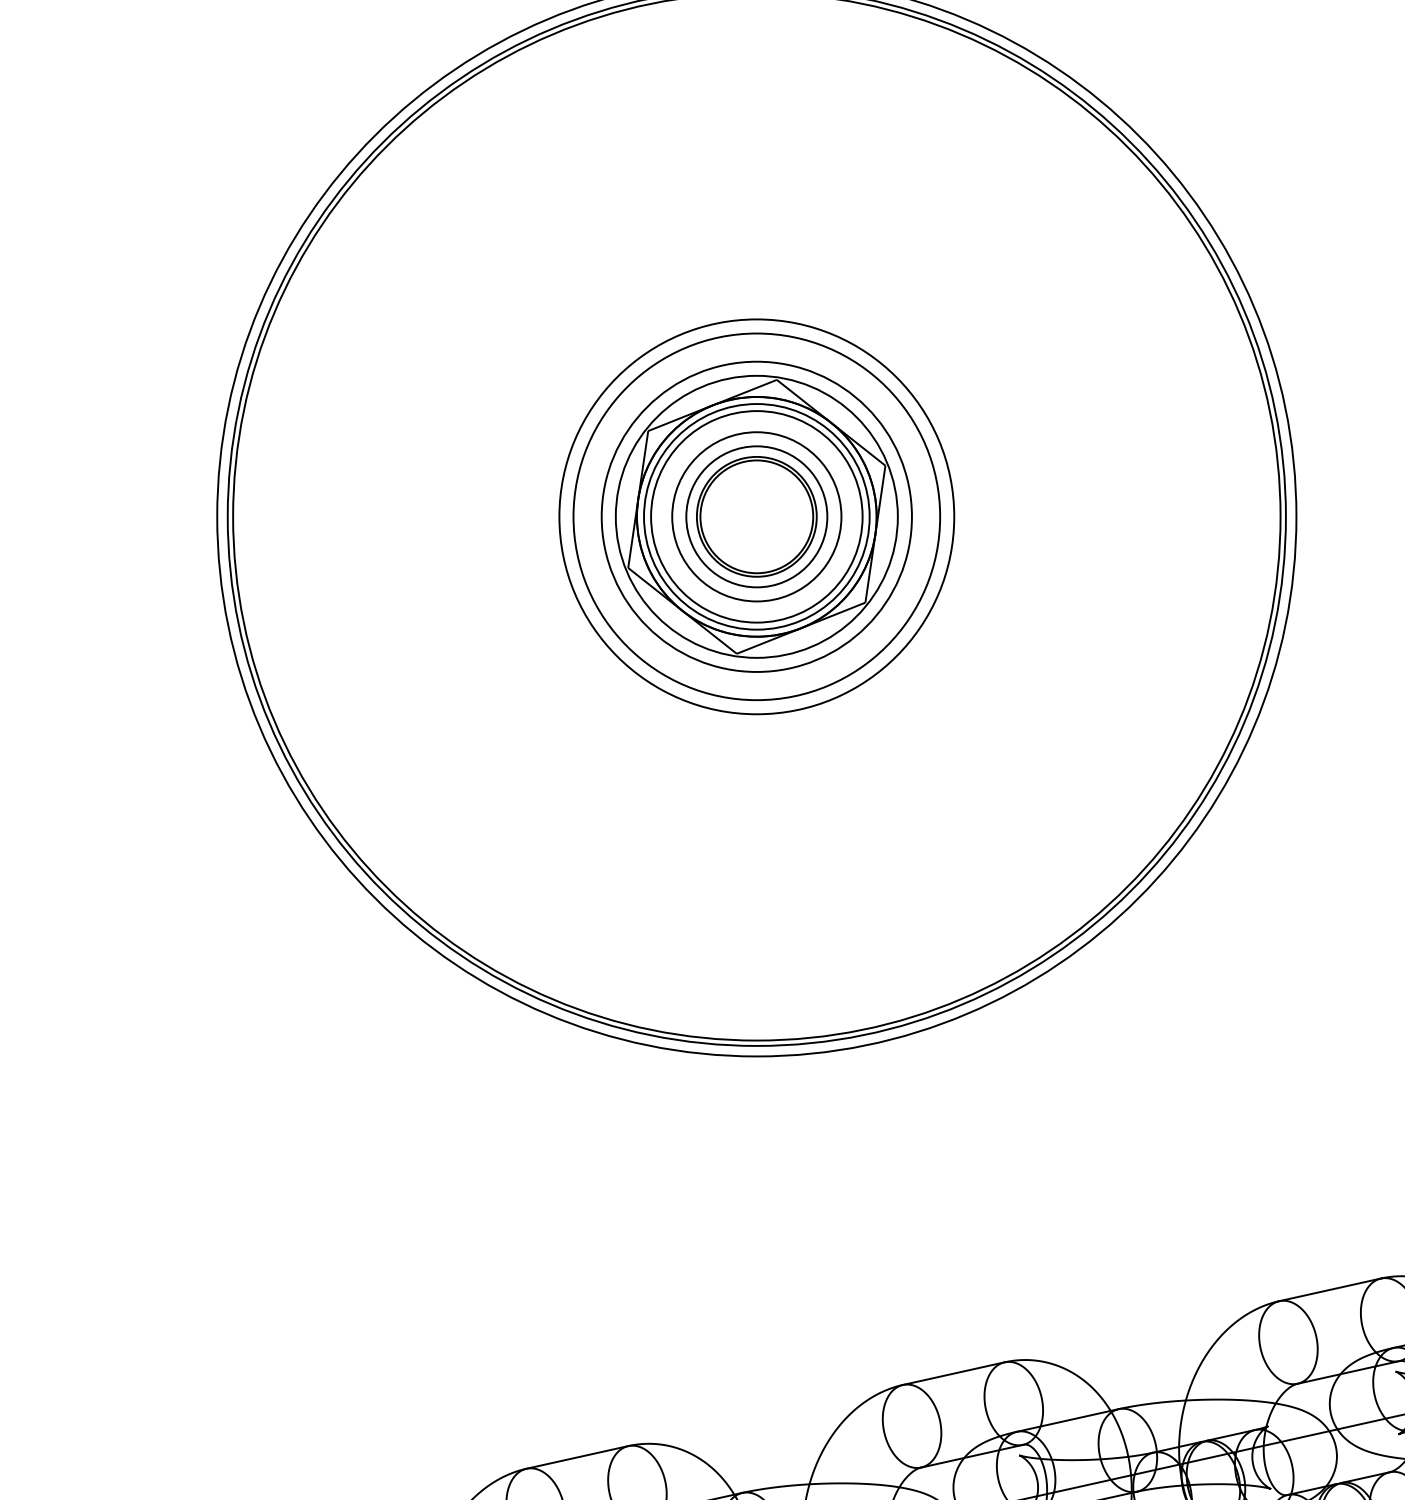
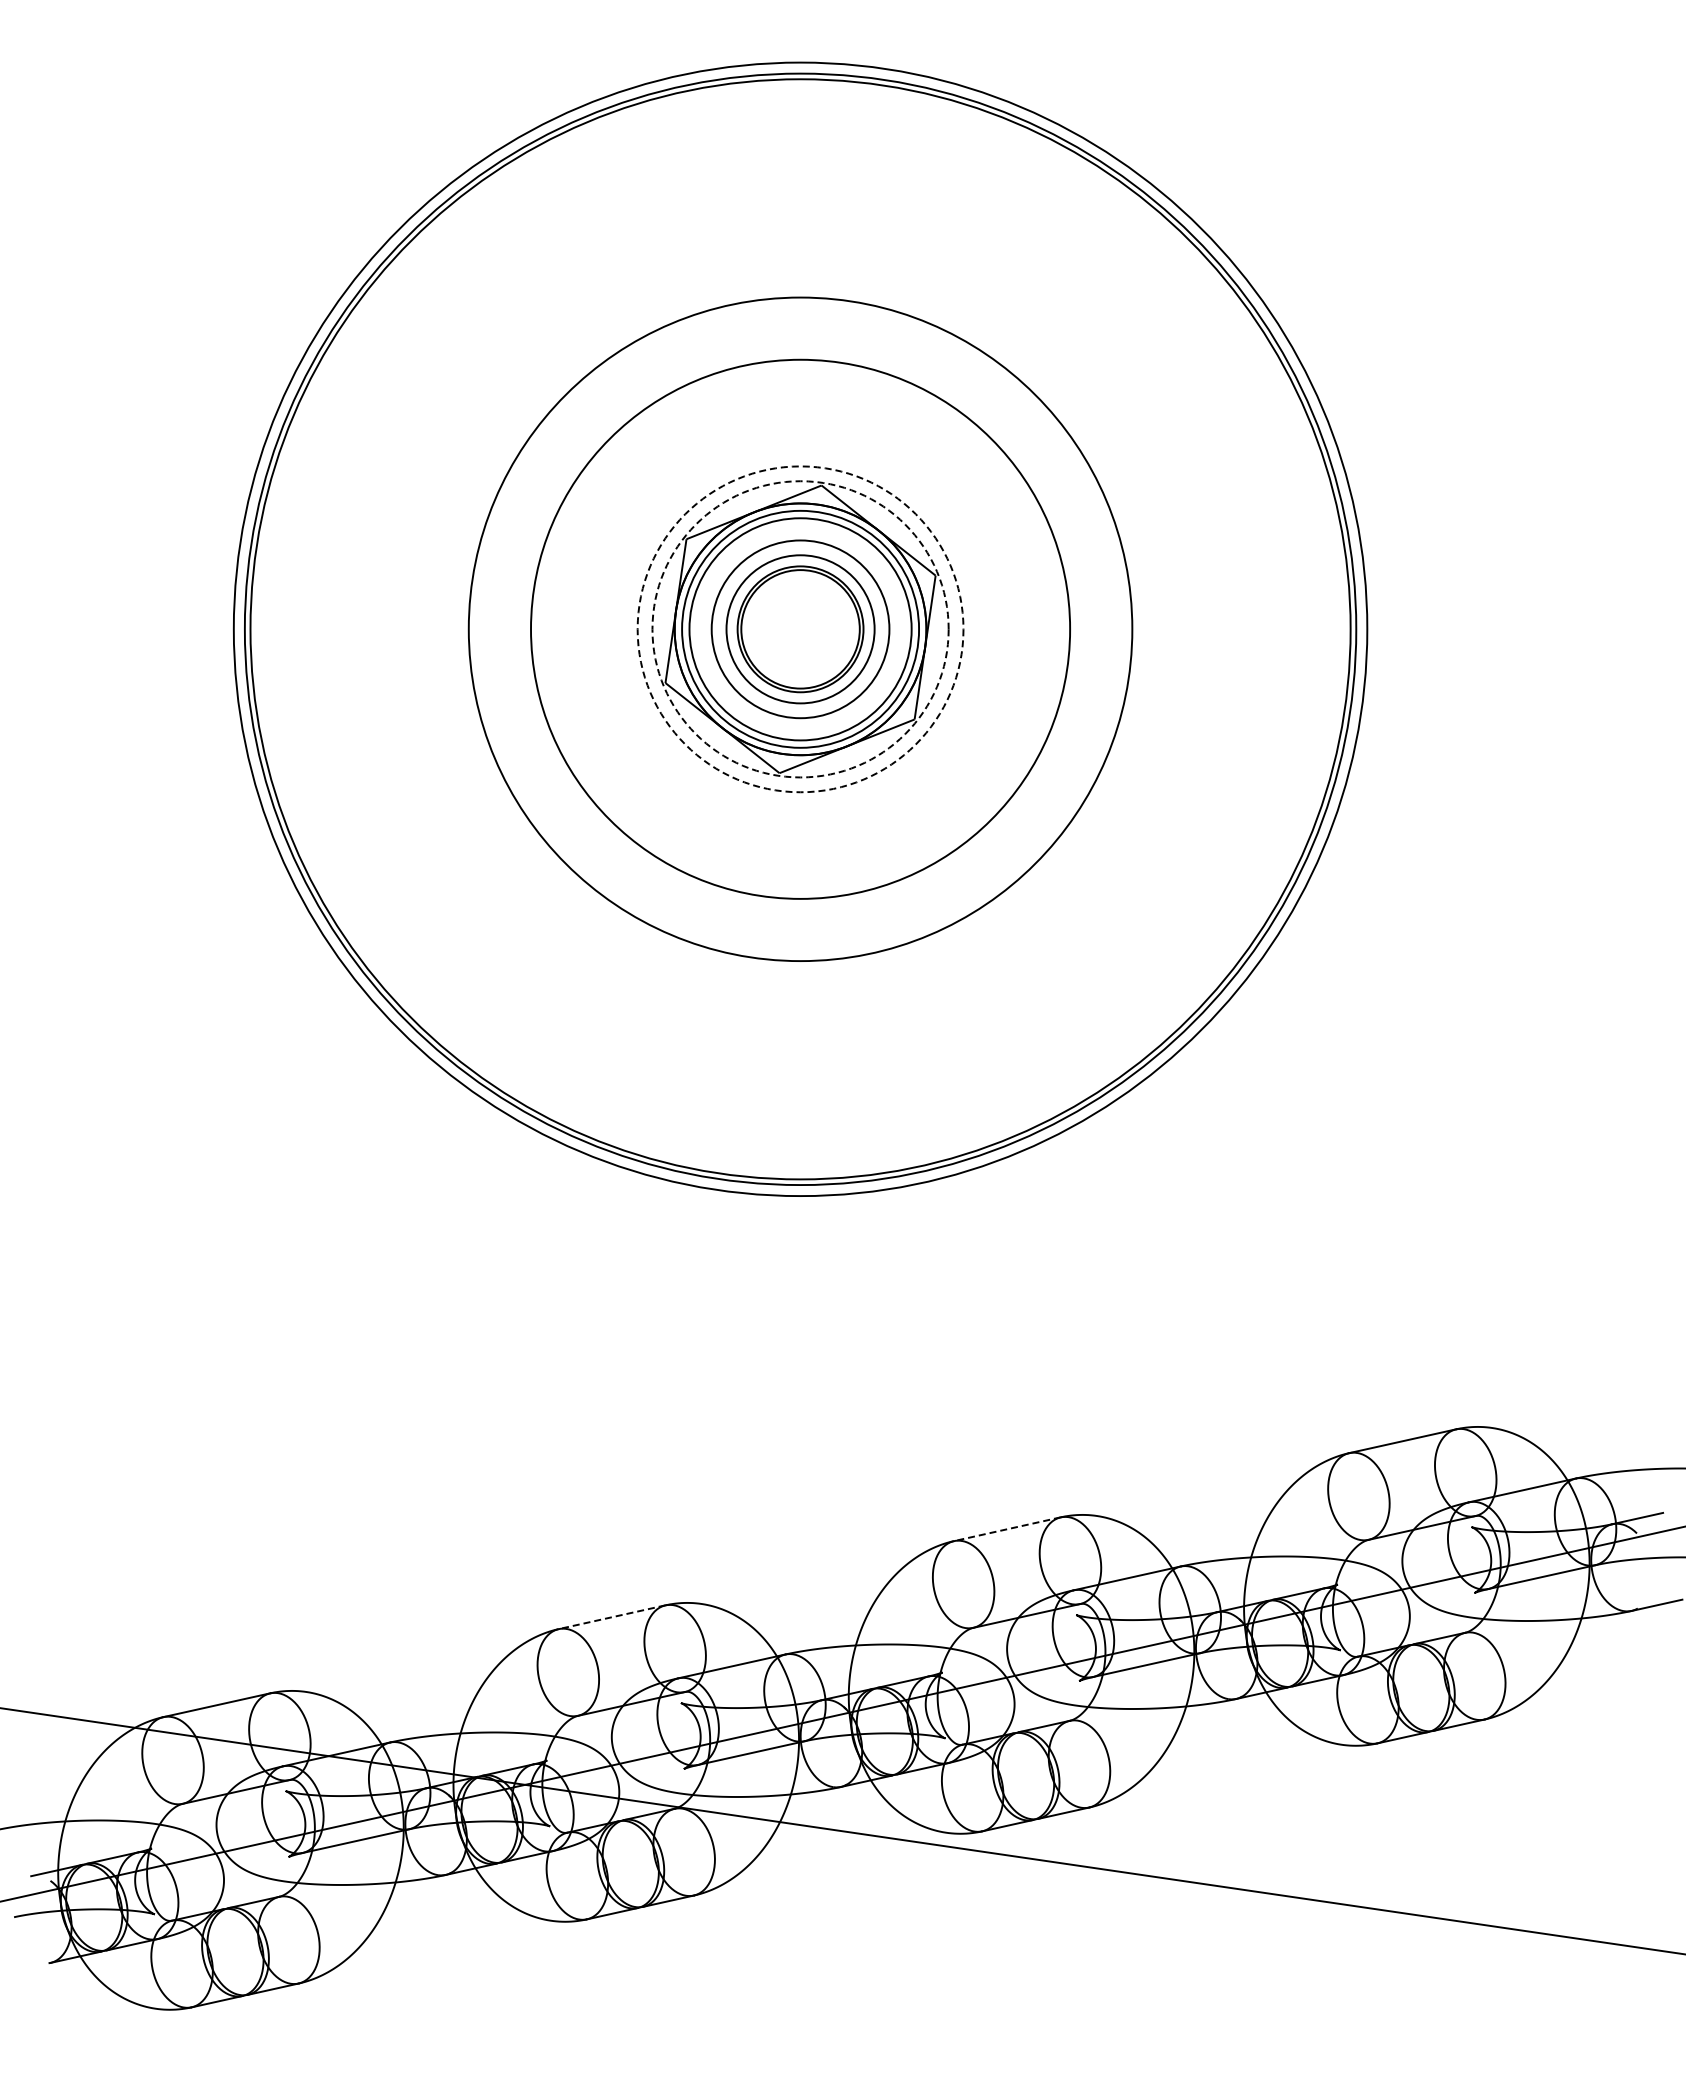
circle: (756, 516) -> (800, 628), size x1.4
circle: (756, 516) -> (800, 628), size x1.6
circle: (756, 517) -> (800, 629), solid -> dashed
circle: (756, 517) -> (800, 629), solid -> dashed
line: (953, 1373) -> (1007, 1529), solid -> dashed
line: (577, 1457) -> (612, 1617), solid -> dashed

